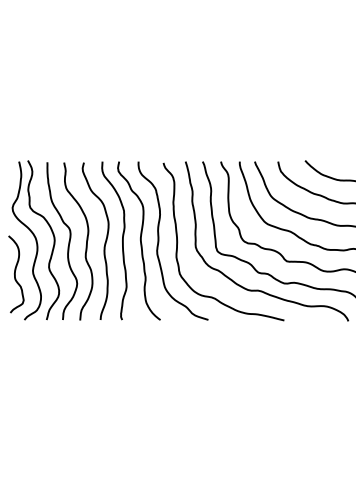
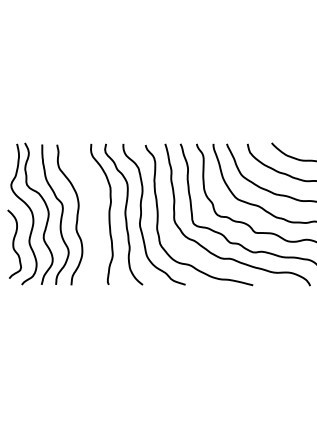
curve: (103, 244) -> (92, 217), removed

